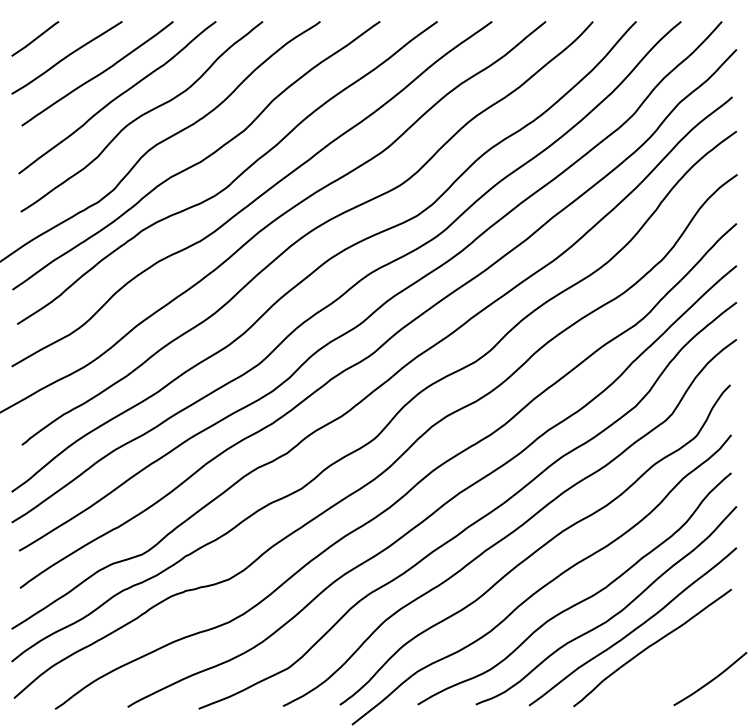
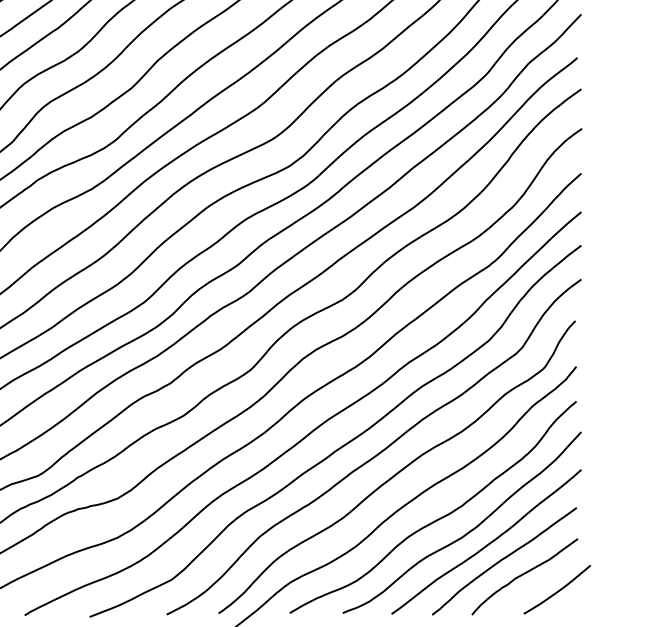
curve: (674, 662) -> (524, 574), added

